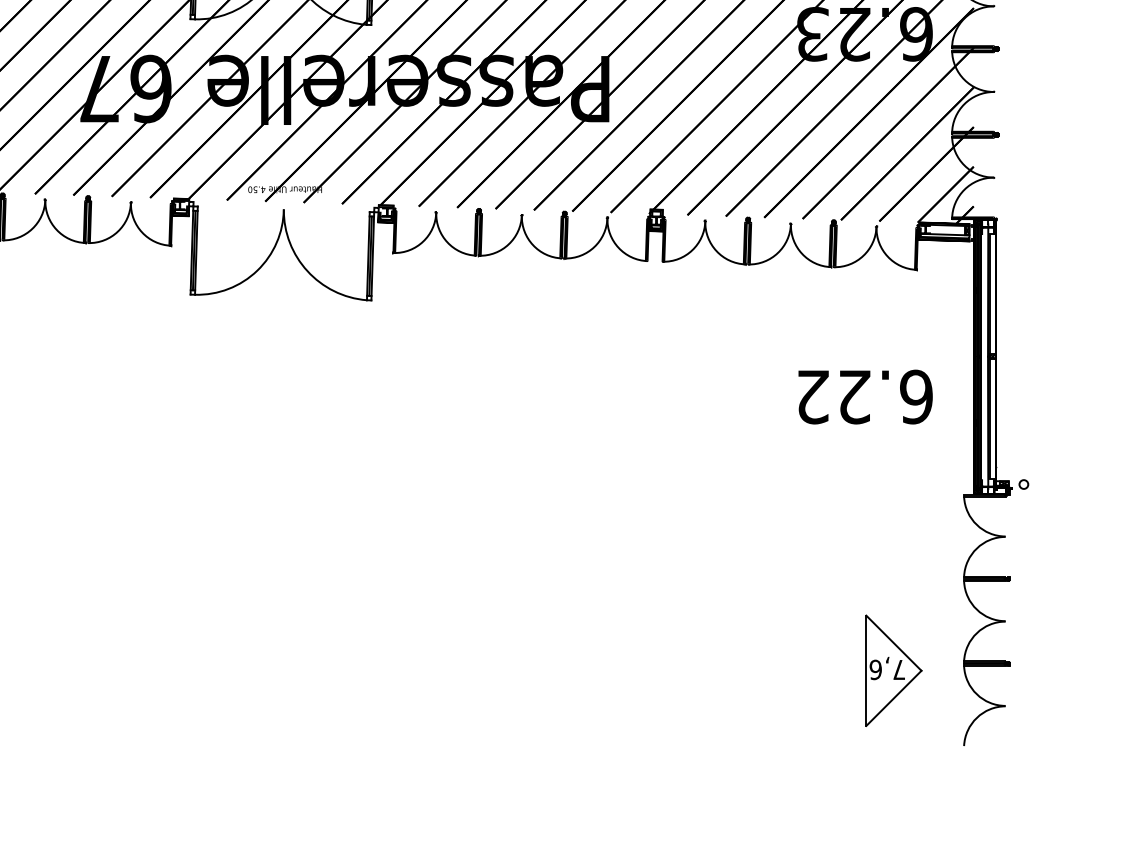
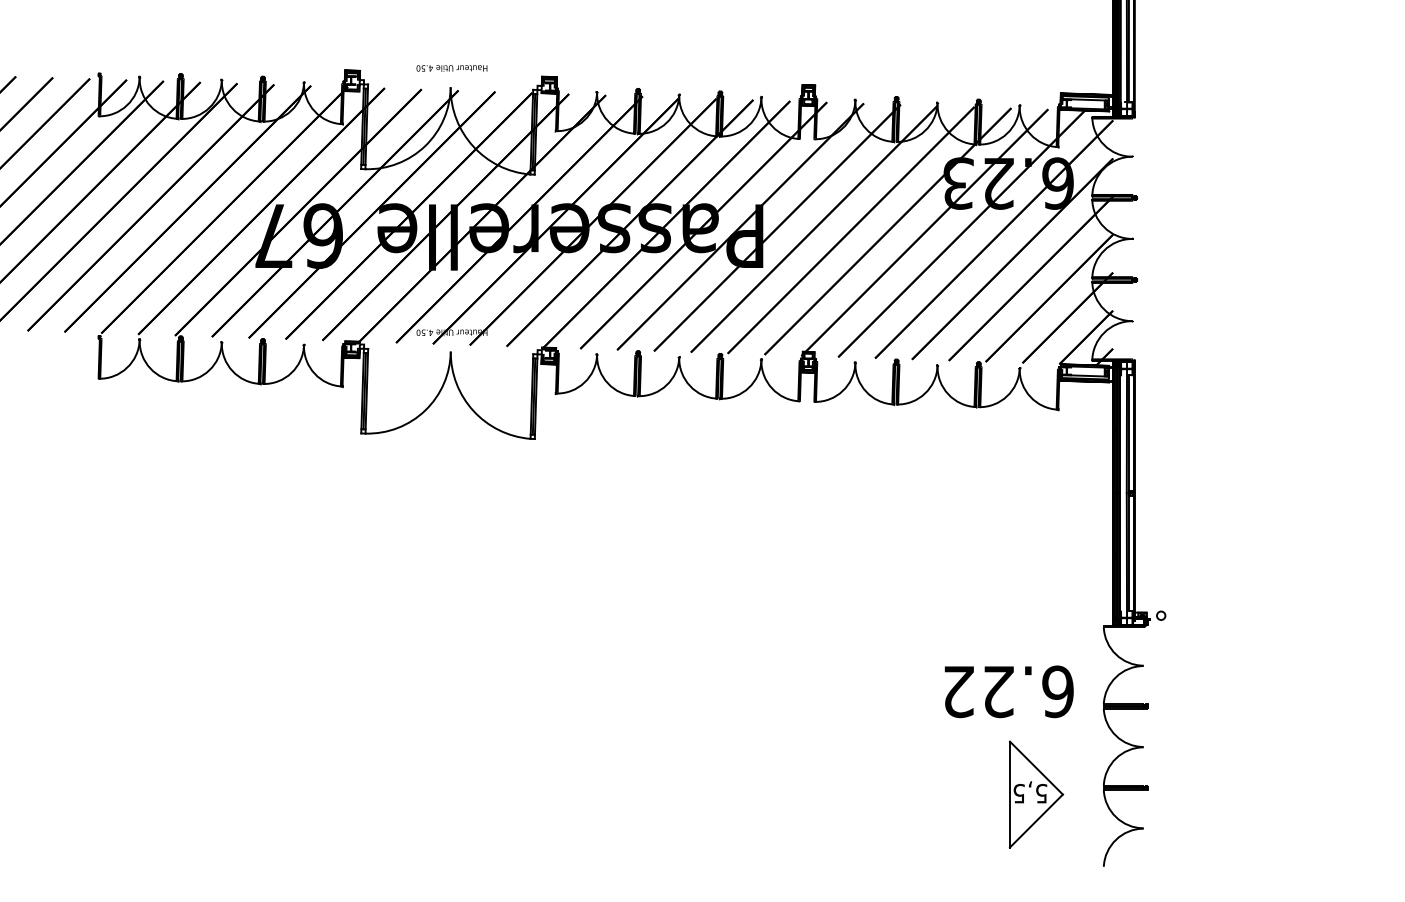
text: (864, 396) -> (1008, 691), moved
text: (887, 669) -> (1030, 793), 7,6 -> 5,5

